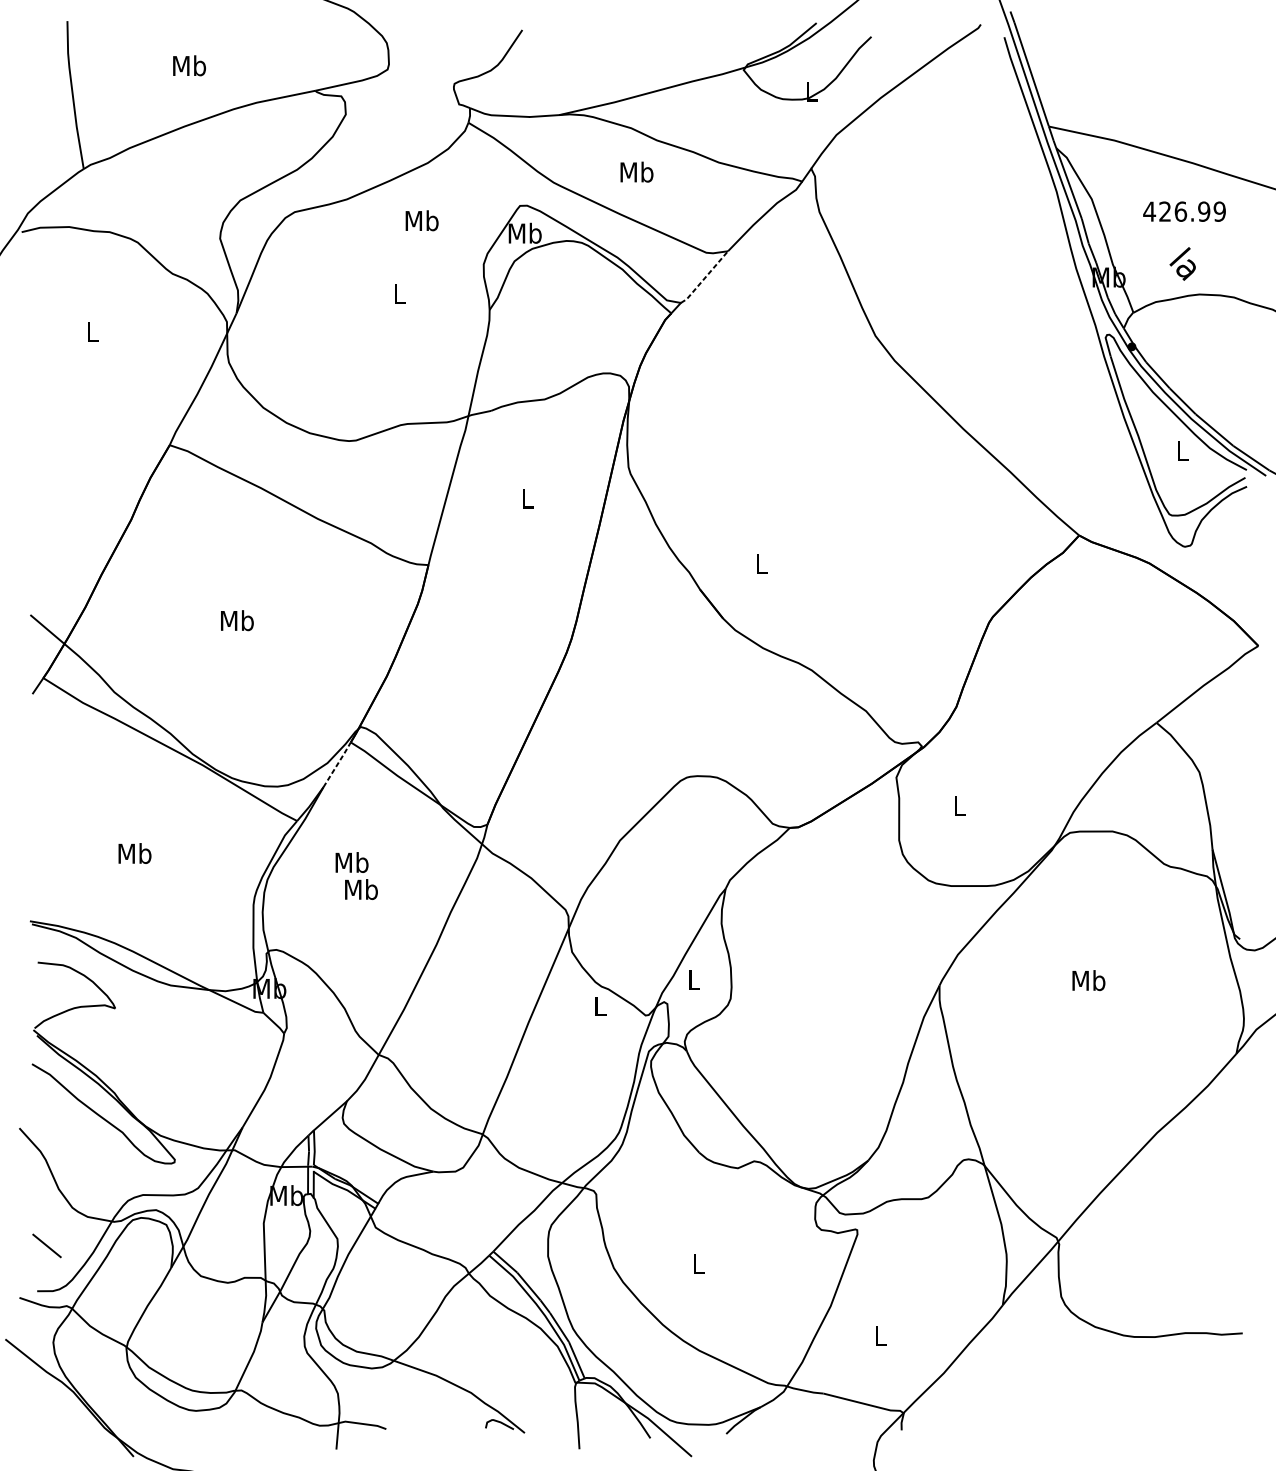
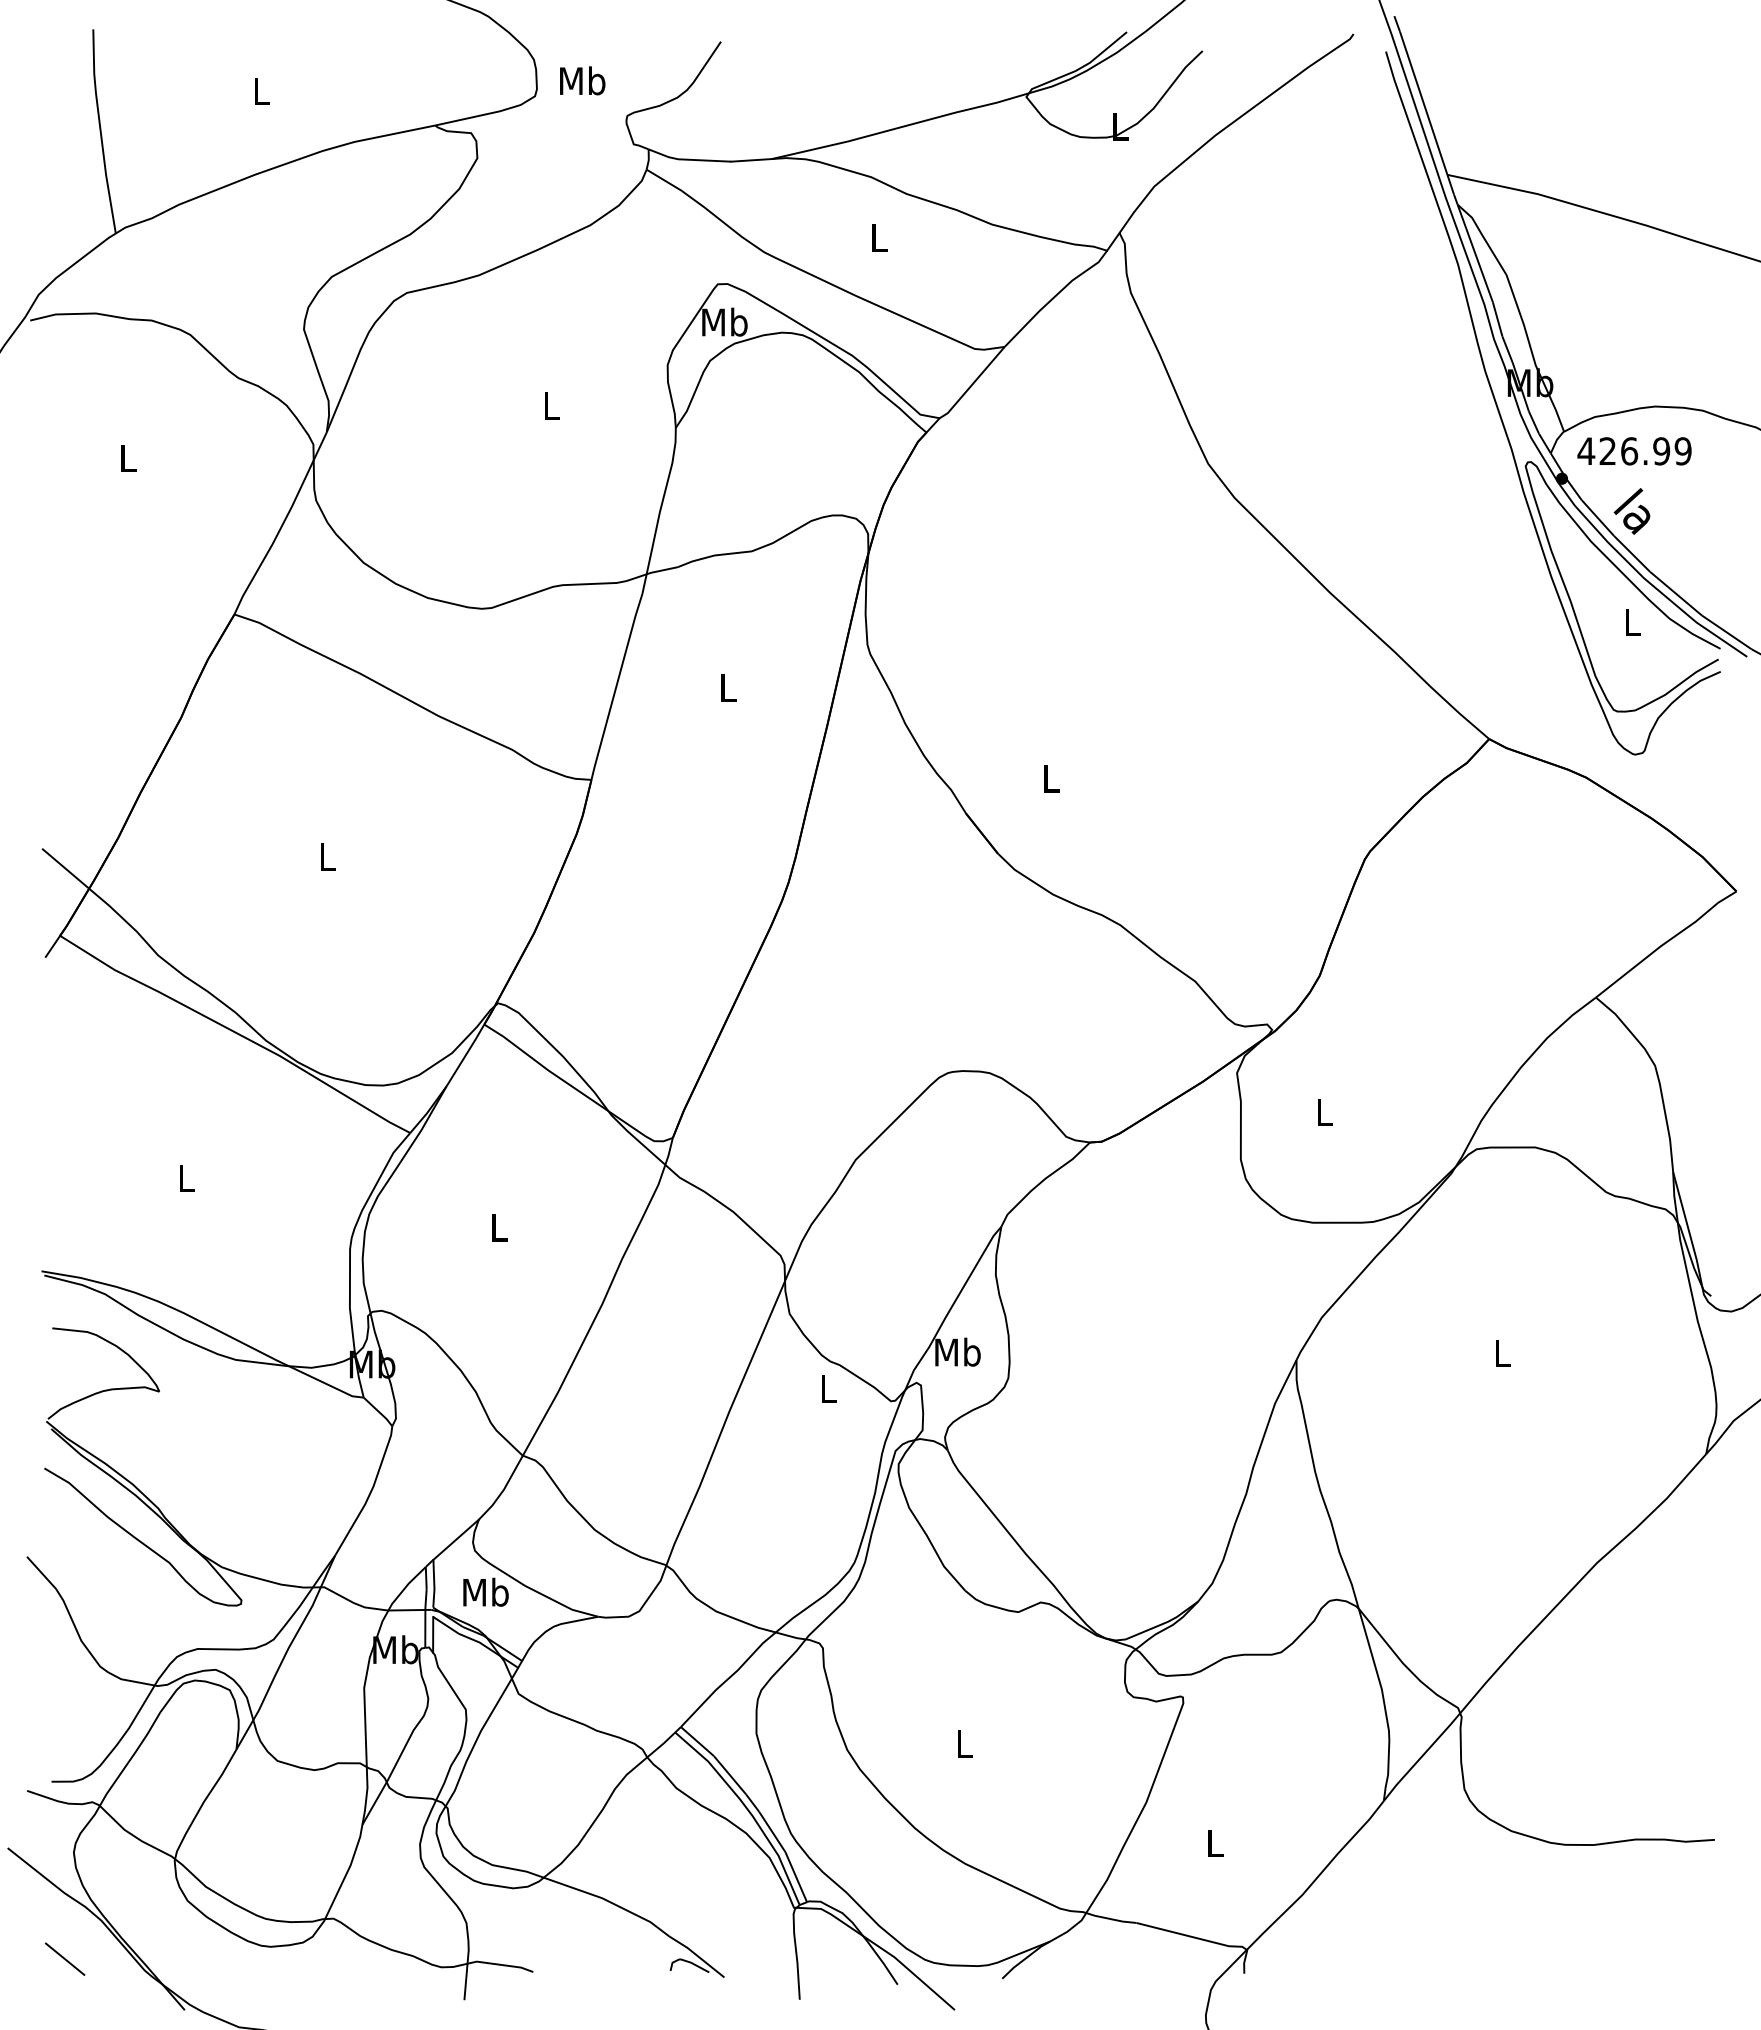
text: (189, 65) -> (261, 90), Mb -> L
text: (636, 171) -> (878, 237), Mb -> L
text: (1184, 211) -> (1634, 451), moved
text: (422, 220) -> (582, 80), moved
text: (1182, 264) -> (1631, 511), moved
line: (705, 277) -> (973, 383), dashed -> solid
text: (237, 620) -> (327, 856), Mb -> L
line: (337, 764) -> (466, 1054), dashed -> solid
text: (134, 853) -> (186, 1177), Mb -> L
text: (351, 861) -> (485, 1591), moved
text: (361, 889) -> (498, 1227), Mb -> L
text: (693, 979) -> (957, 1351), L -> Mb
text: (1088, 980) -> (1502, 1352), Mb -> L
line: (46, 1245) -> (64, 1958), moved

